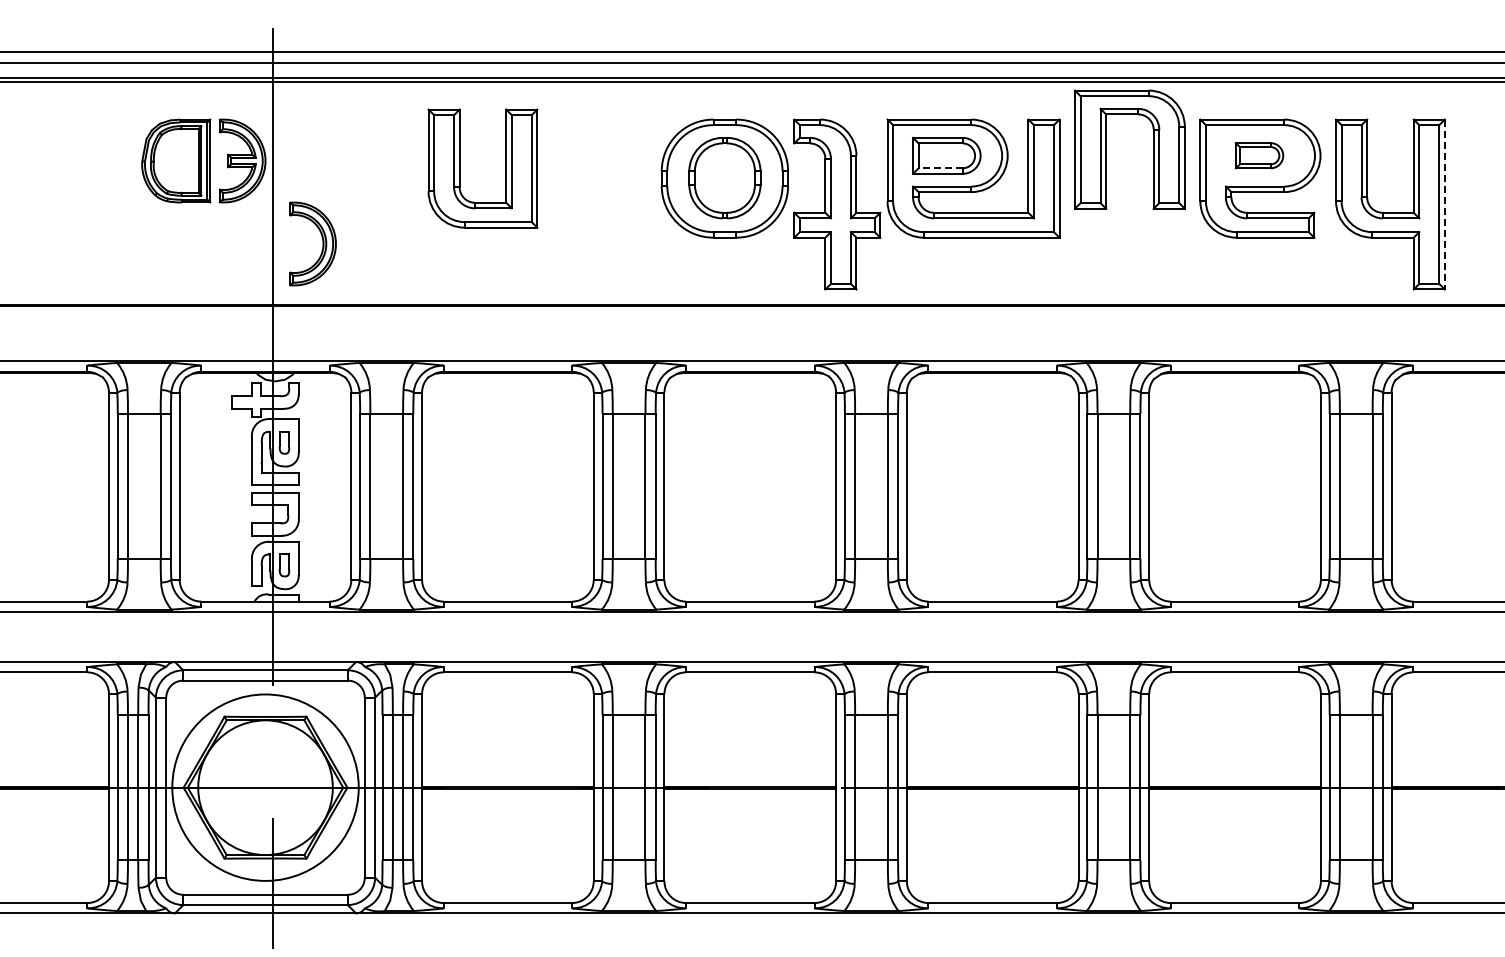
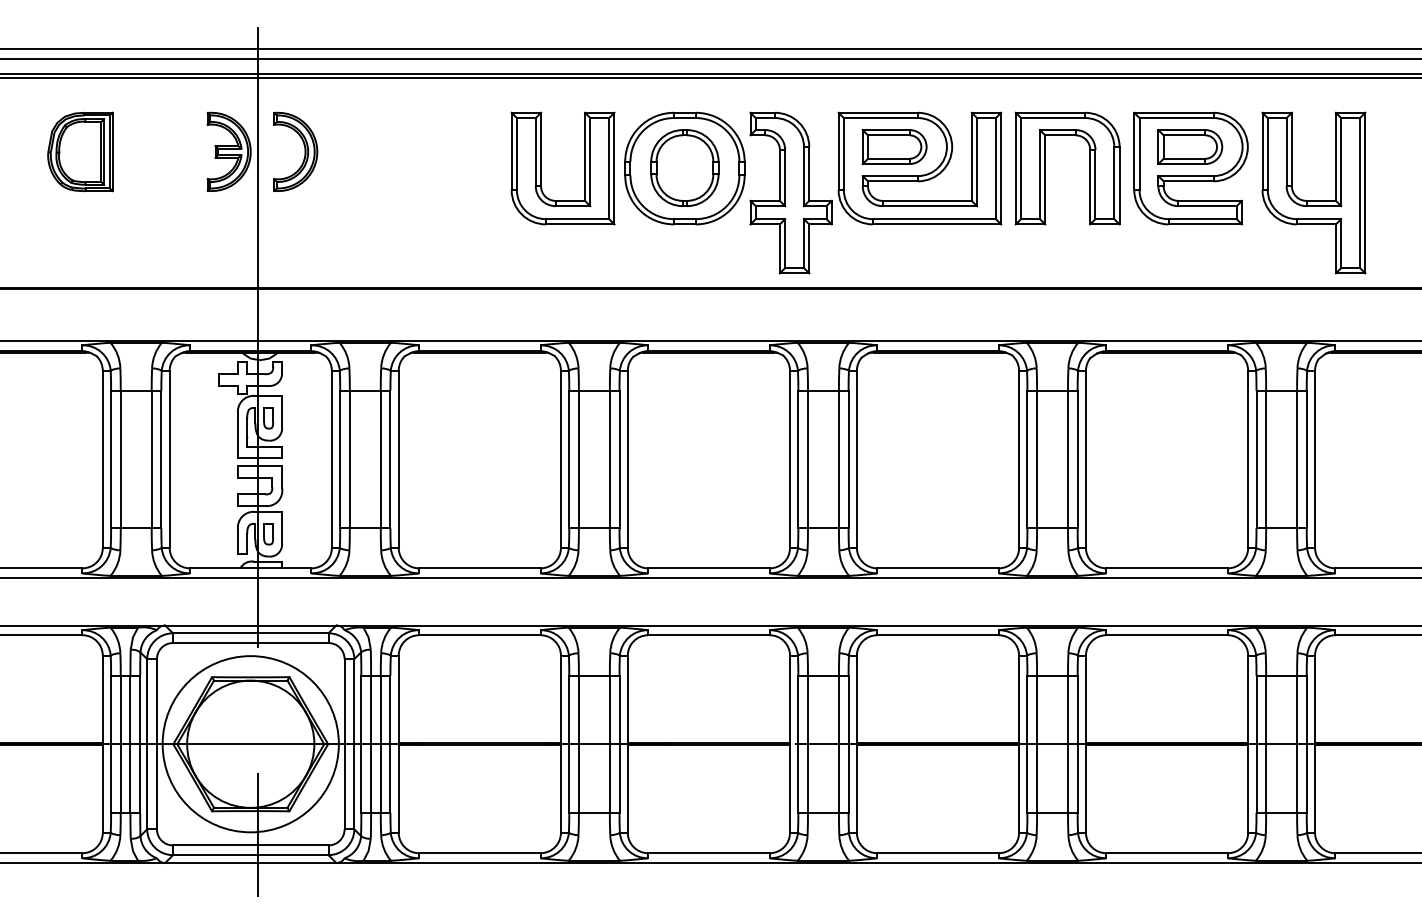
part: (1106, 149) -> (1045, 168), moved
part: (1259, 155) -> (1190, 146), size x1.43
part: (176, 160) -> (80, 151), moved
part: (460, 168) -> (541, 168), moved
line: (940, 168) -> (888, 159), dashed -> solid
line: (1444, 204) -> (1365, 193), dashed -> solid
part: (322, 243) -> (304, 151), moved

